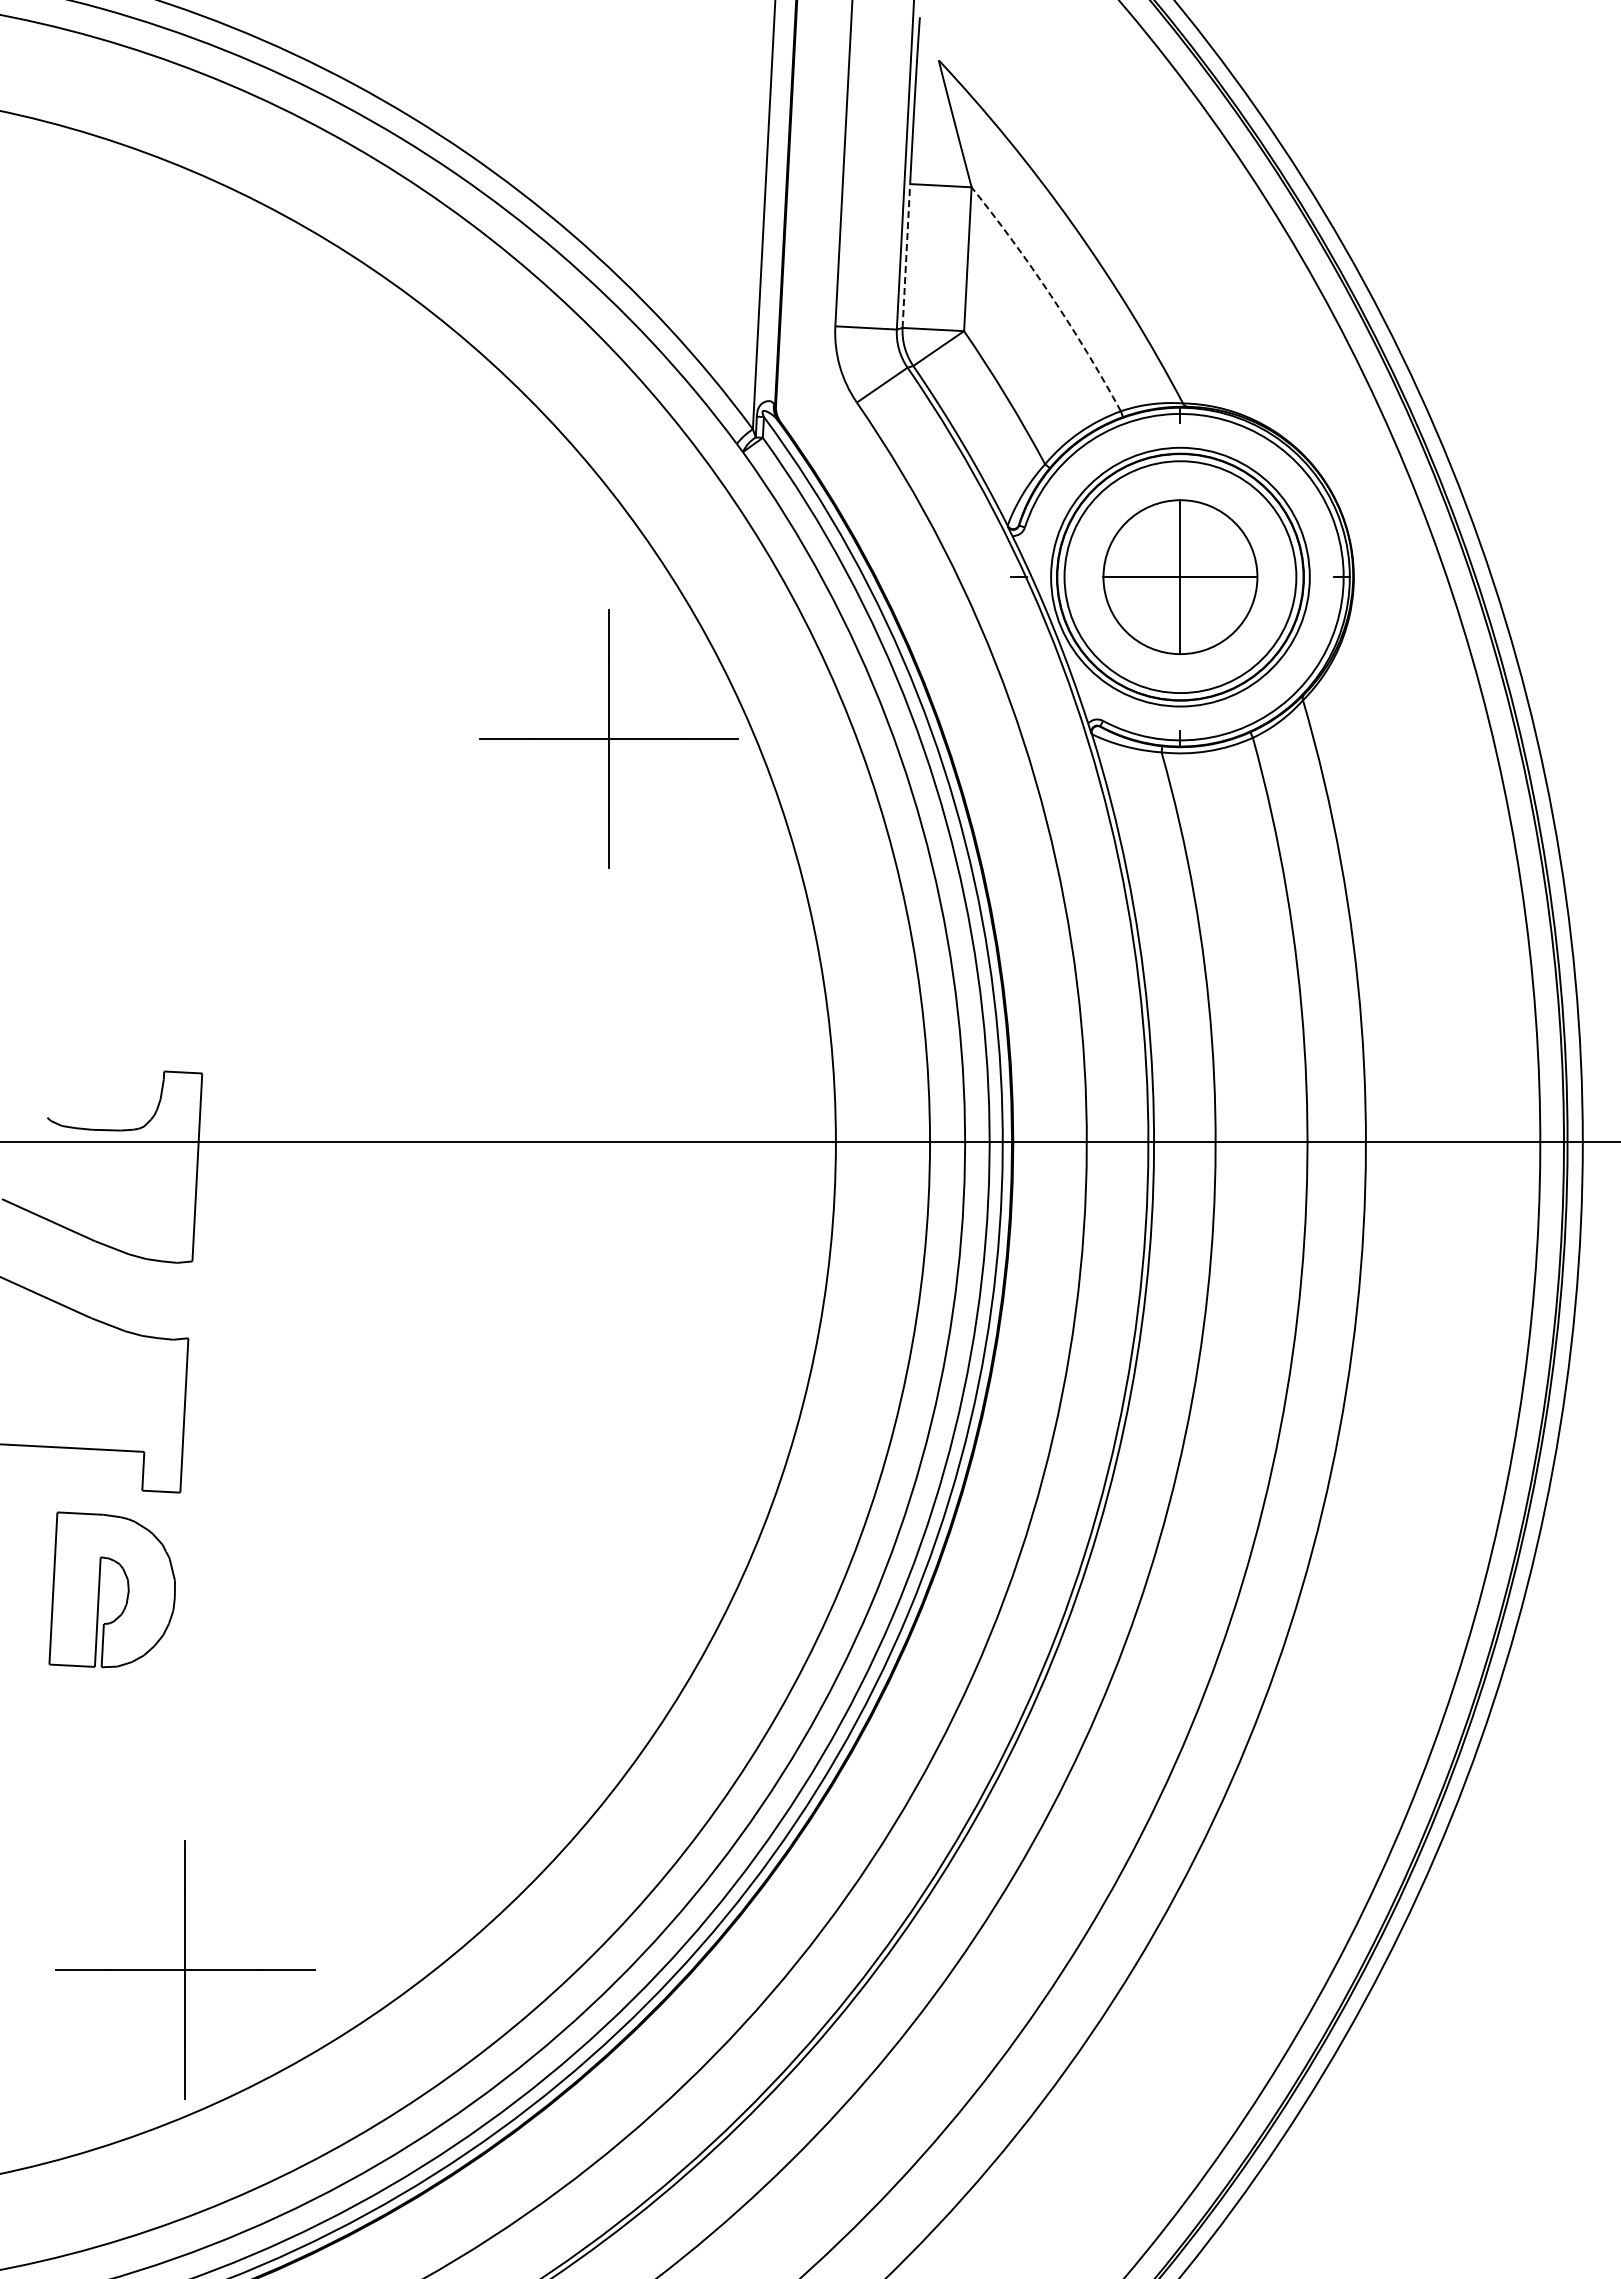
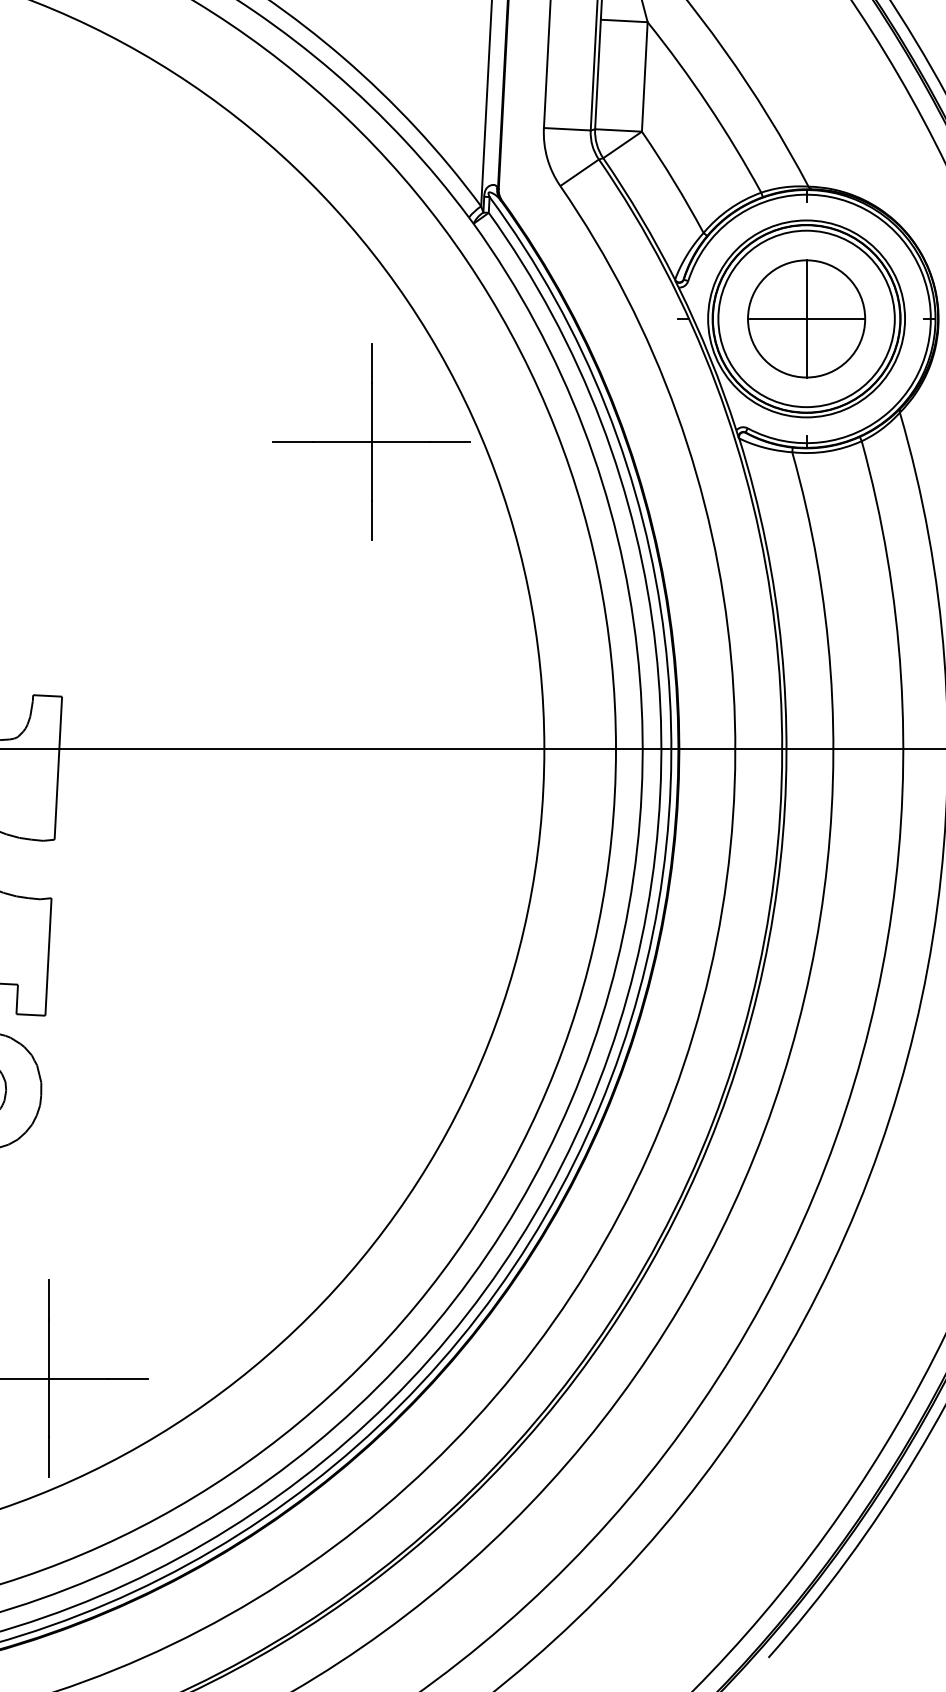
line: (906, 255) -> (598, 74), dashed -> solid
arc: (1051, 296) -> (708, 105), dashed -> solid

